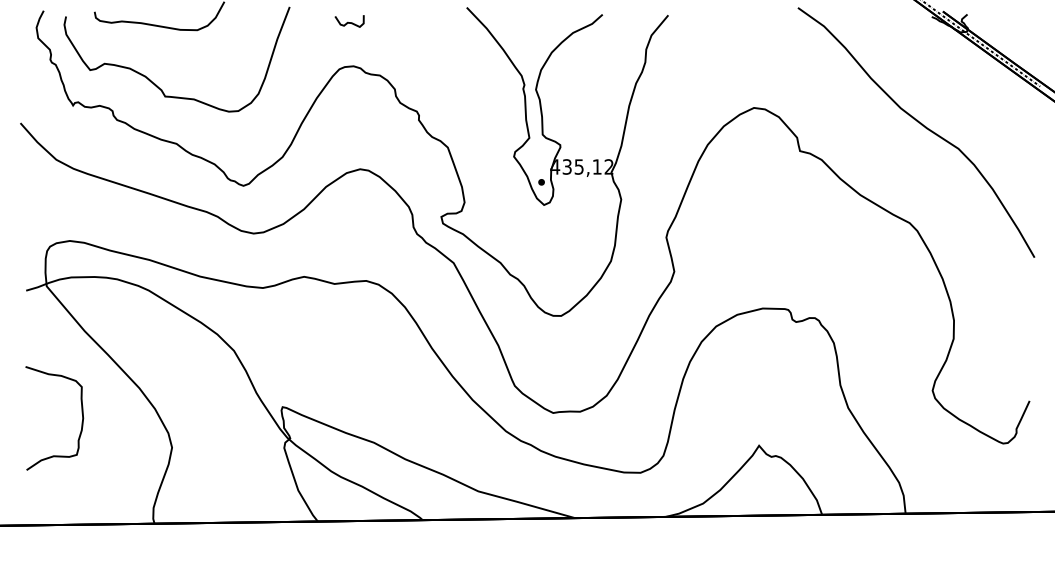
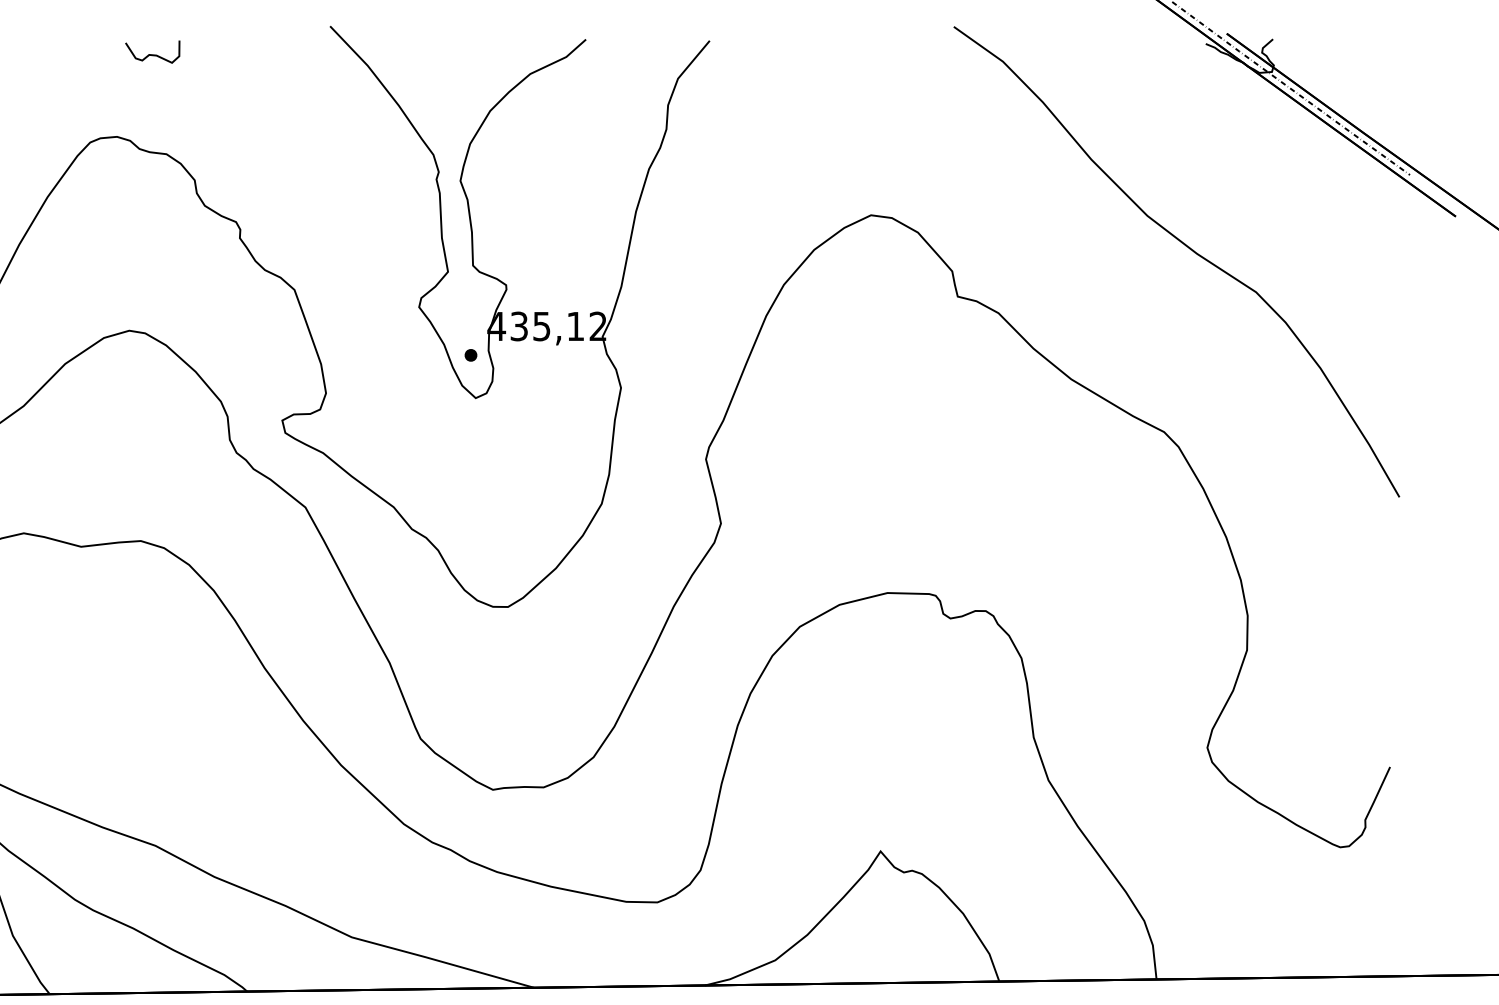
curve: (349, 22) -> (152, 54), moved

